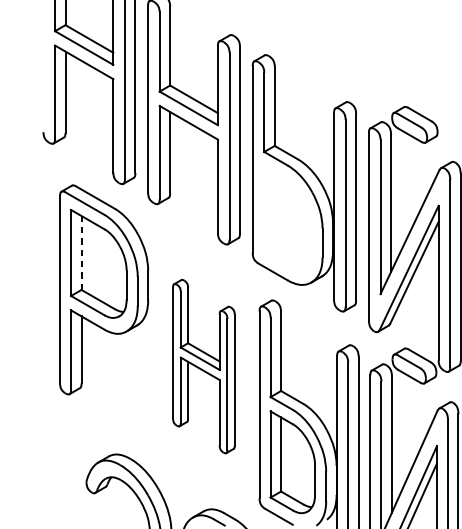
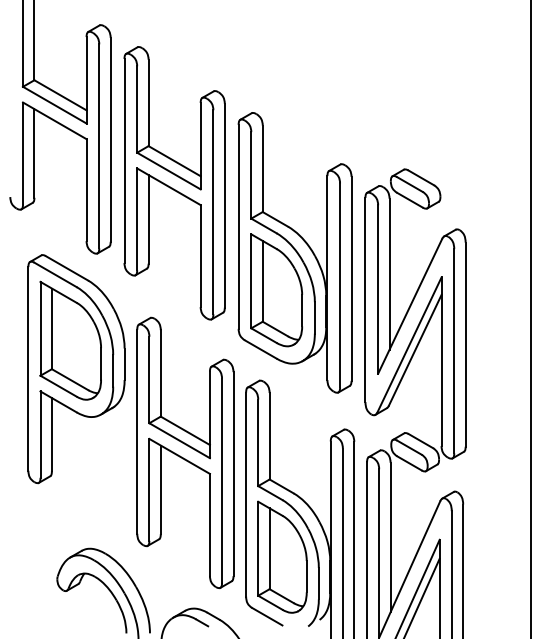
part: (287, 217) -> (276, 290), added
line: (81, 252) -> (51, 328), dashed -> solid
part: (203, 366) -> (185, 452), size x1.43

